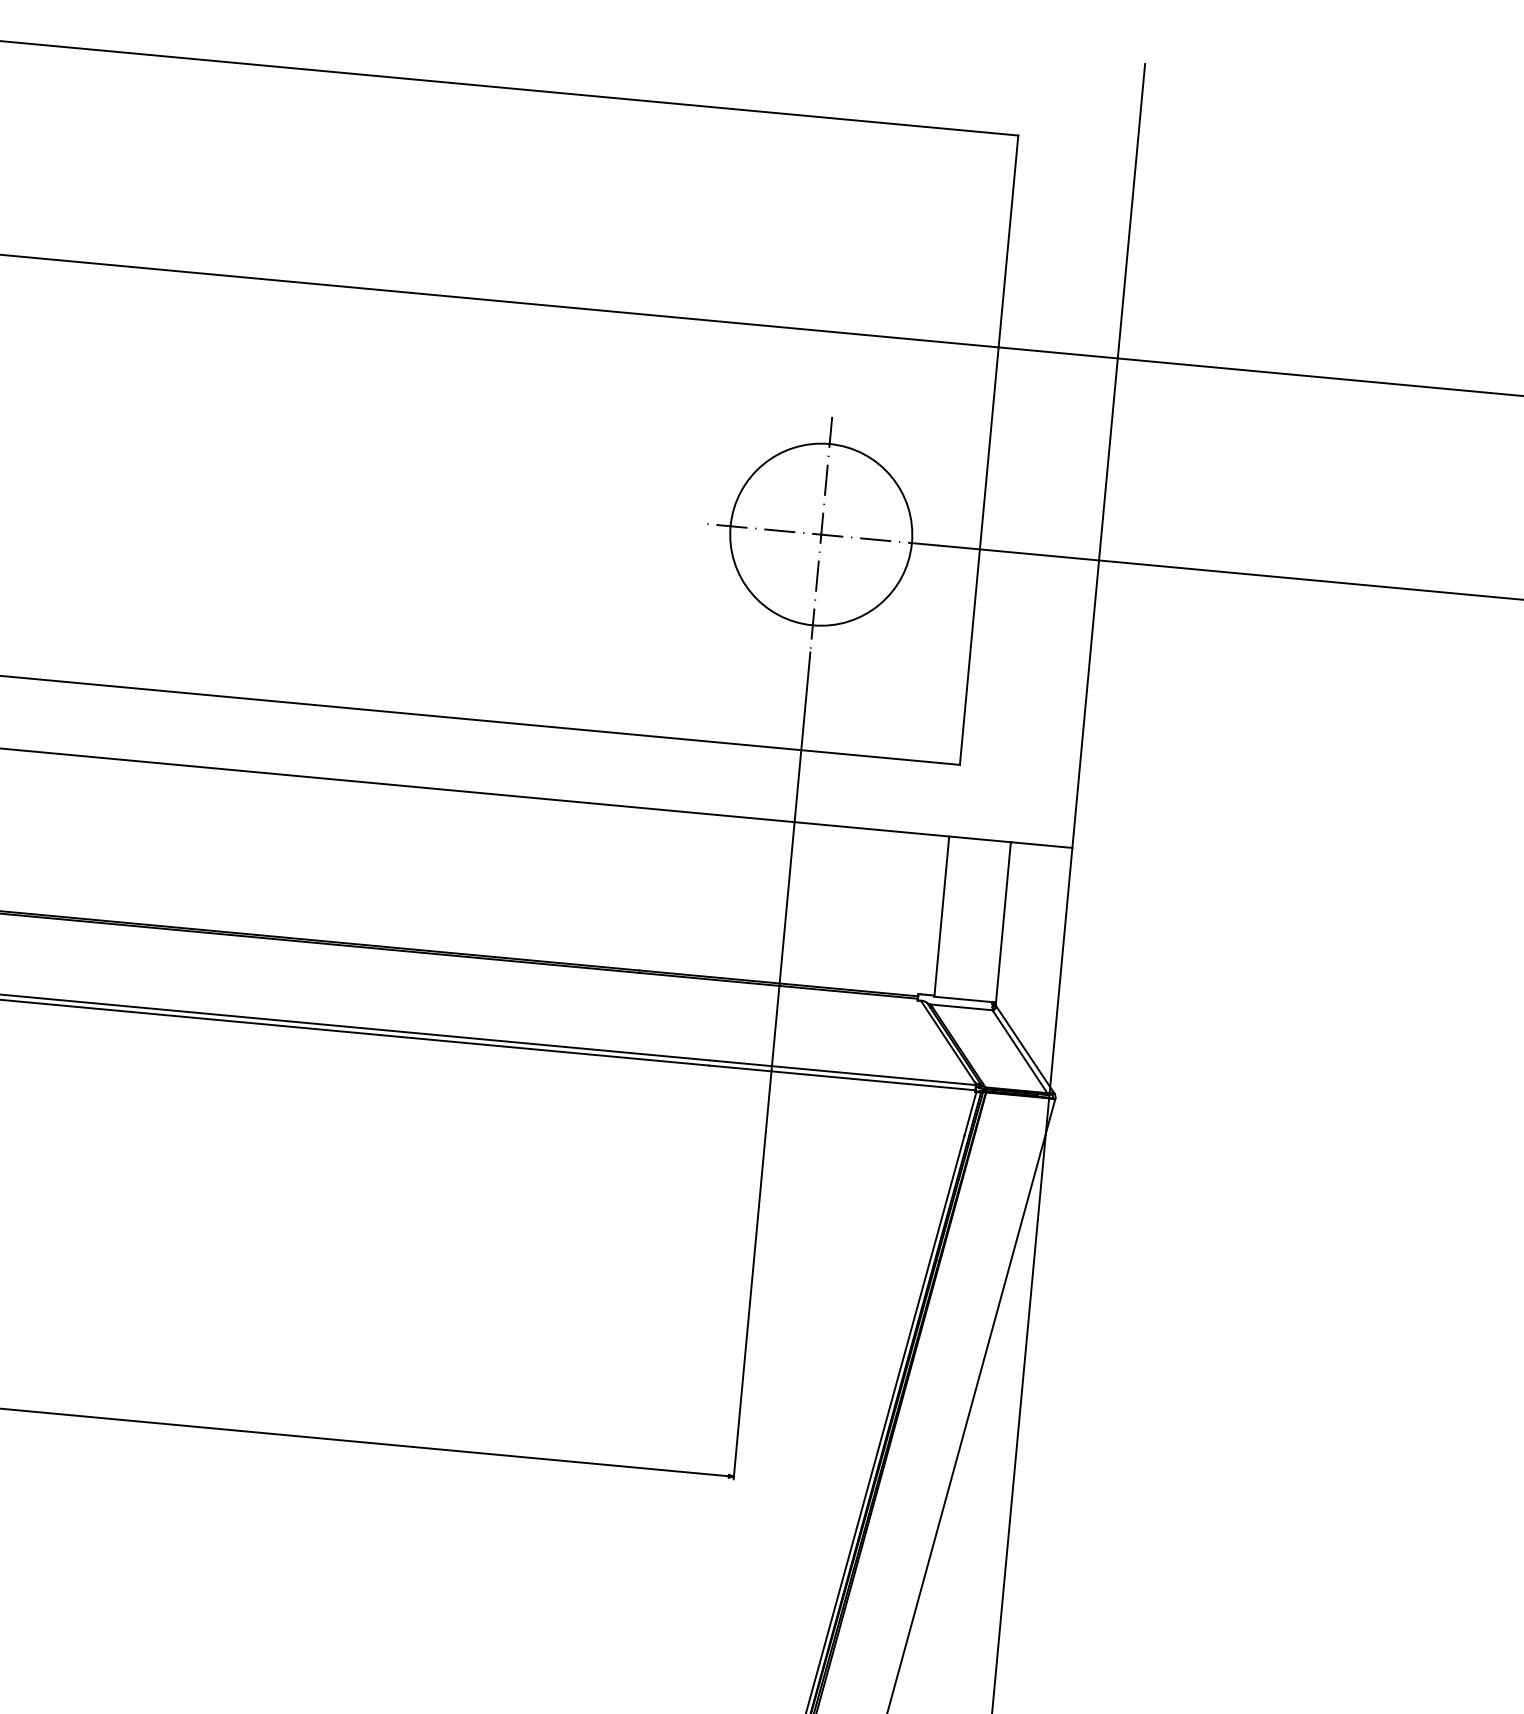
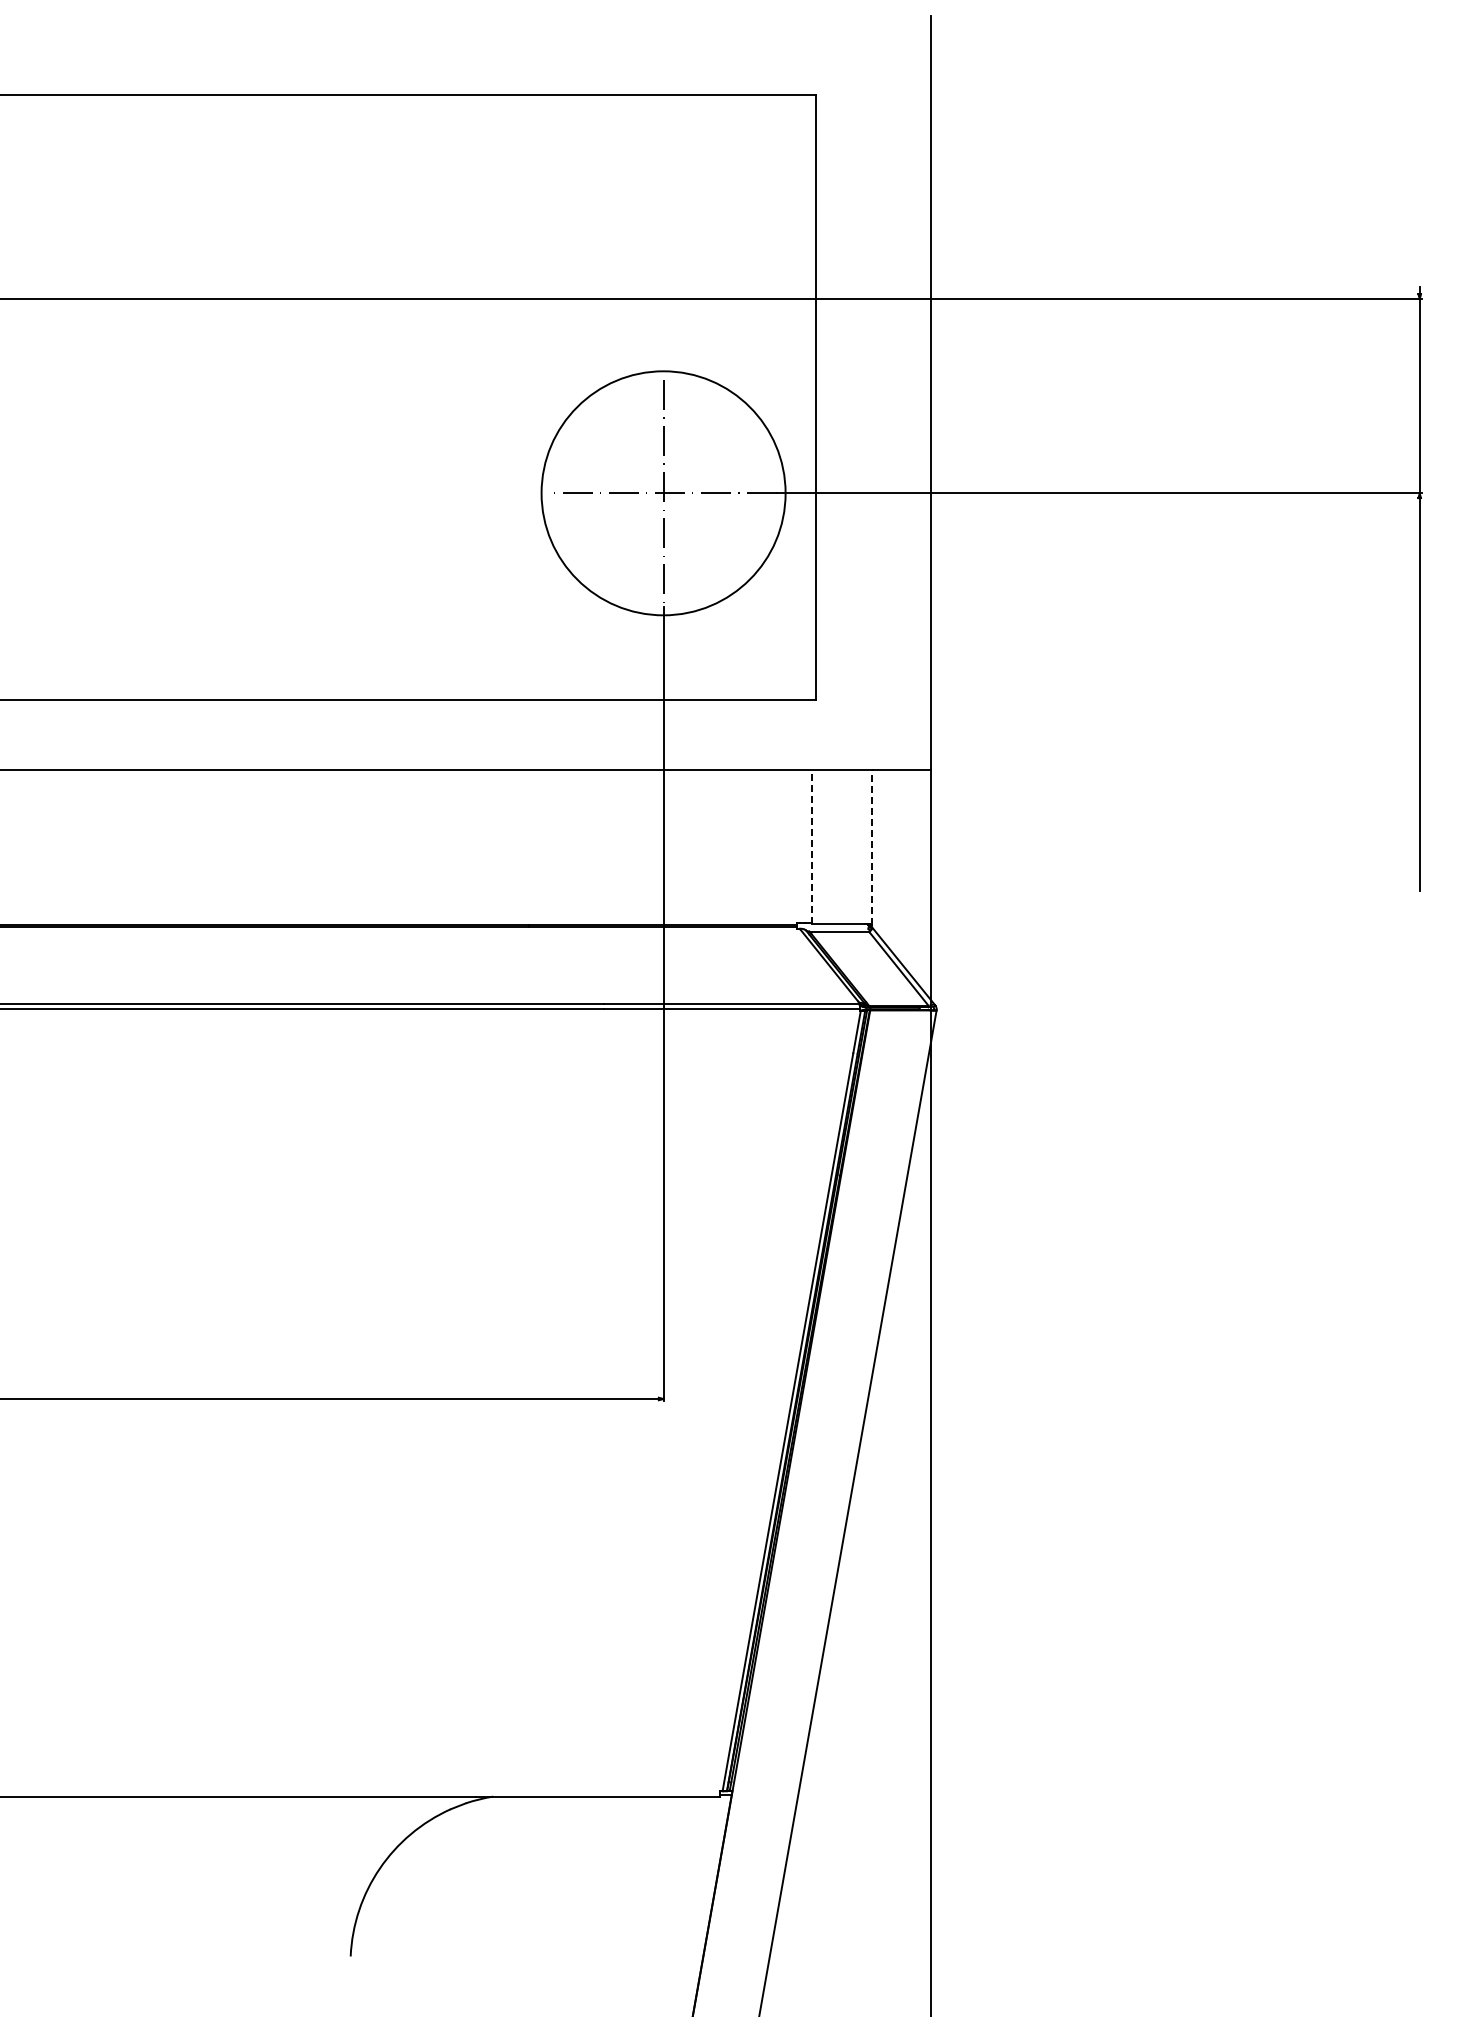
circle: (821, 534) -> (663, 493), size x1.4
line: (942, 916) -> (812, 846), solid -> dashed
line: (1003, 923) -> (871, 847), solid -> dashed

